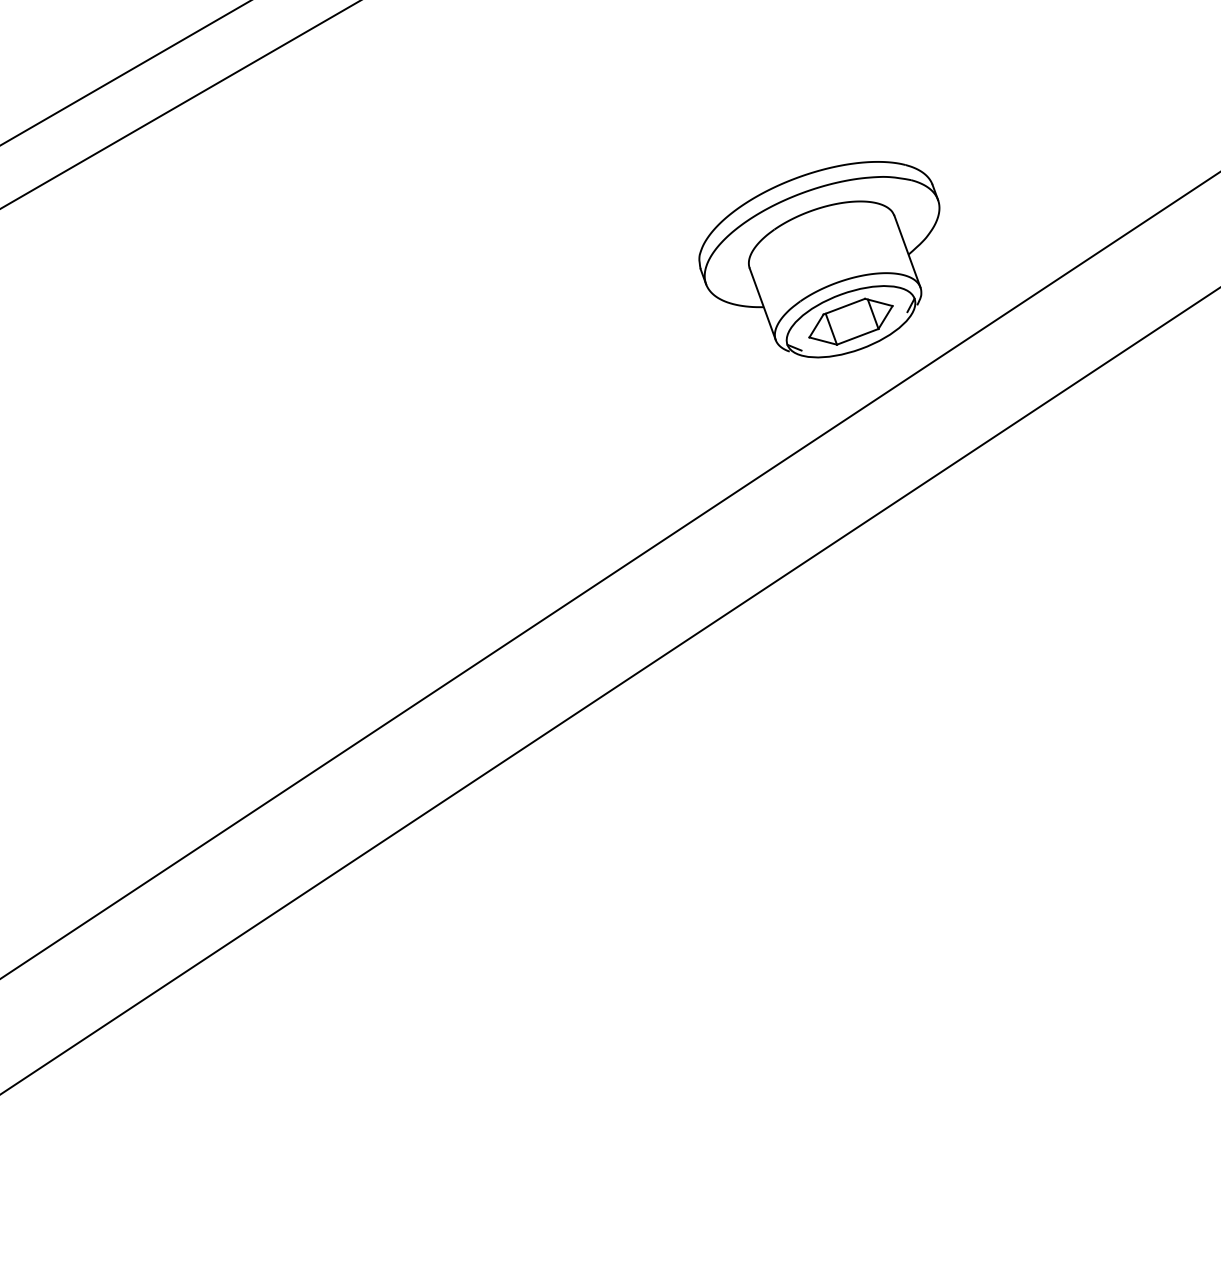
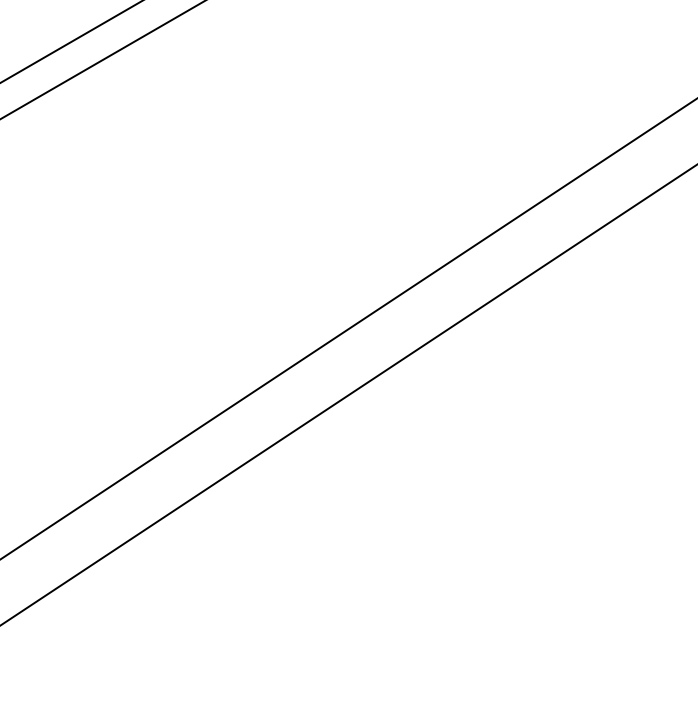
part: (817, 259) -> (467, 148), removed

